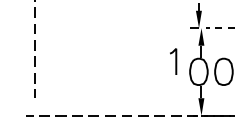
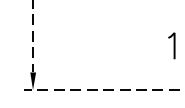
line: (175, 61) -> (173, 45), moved
fill: (34, 106) -> (32, 80), added

